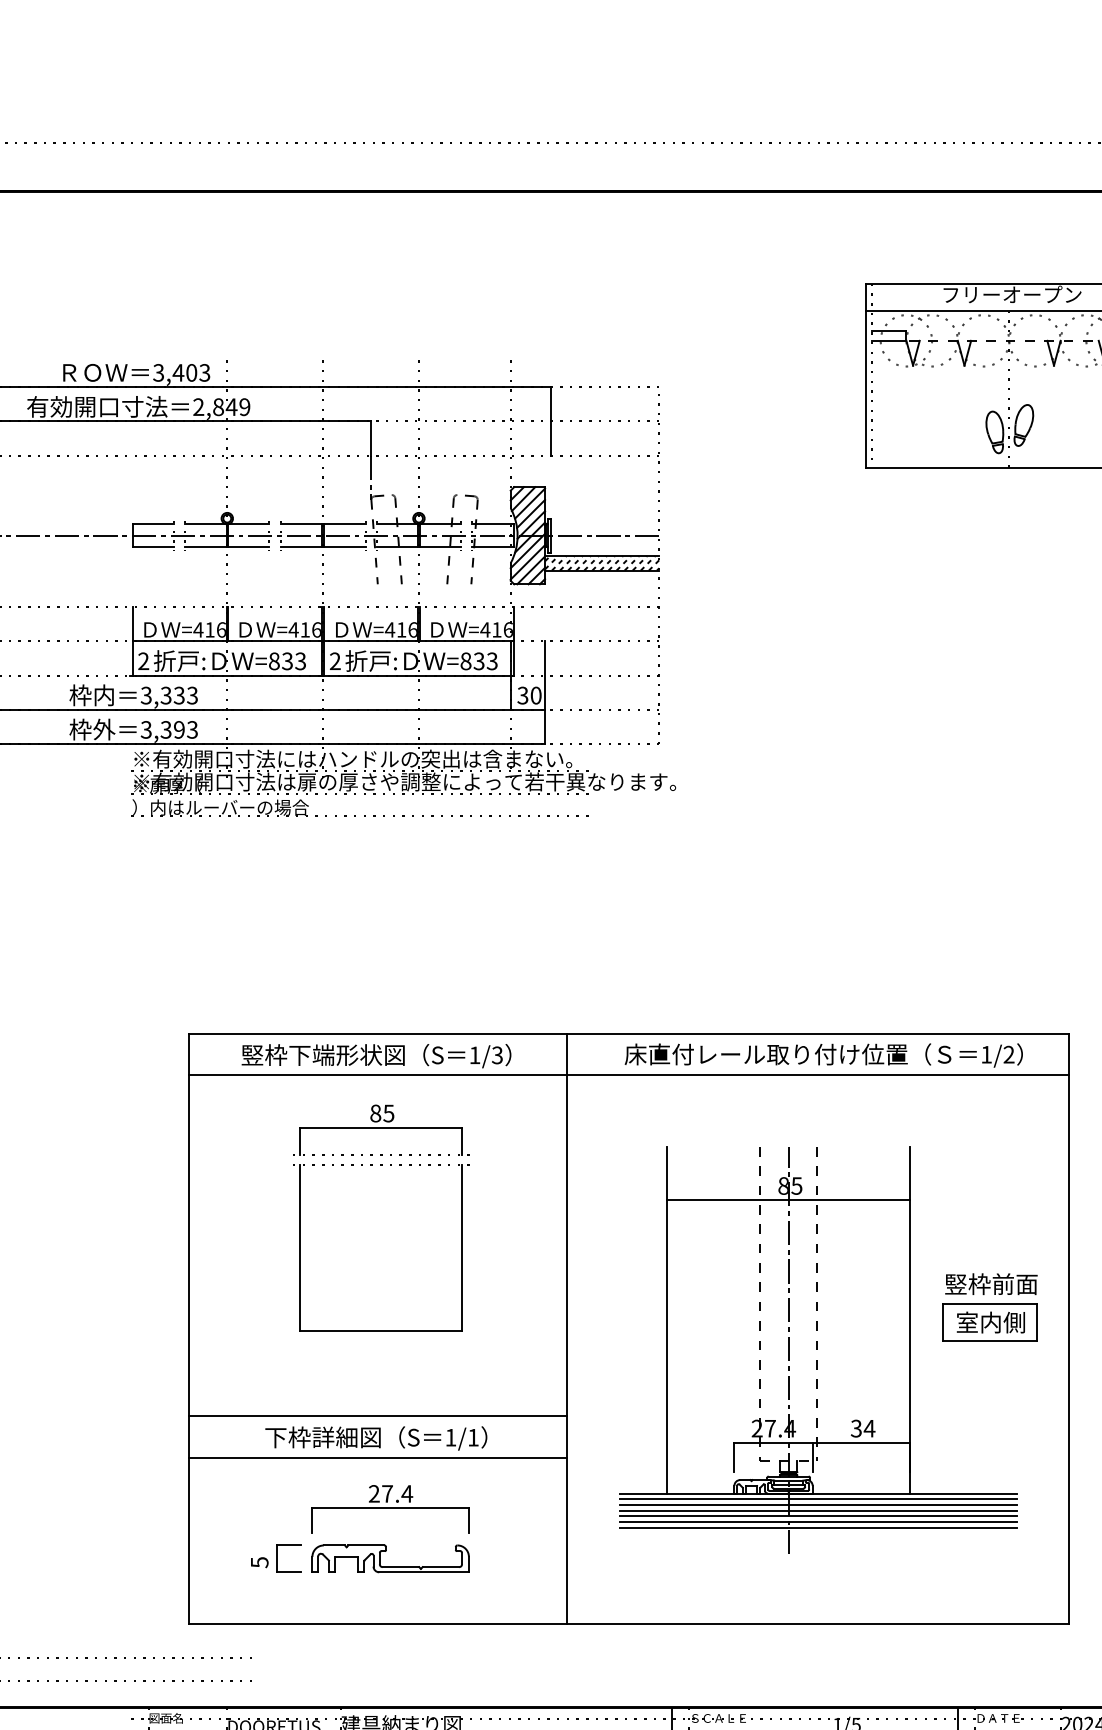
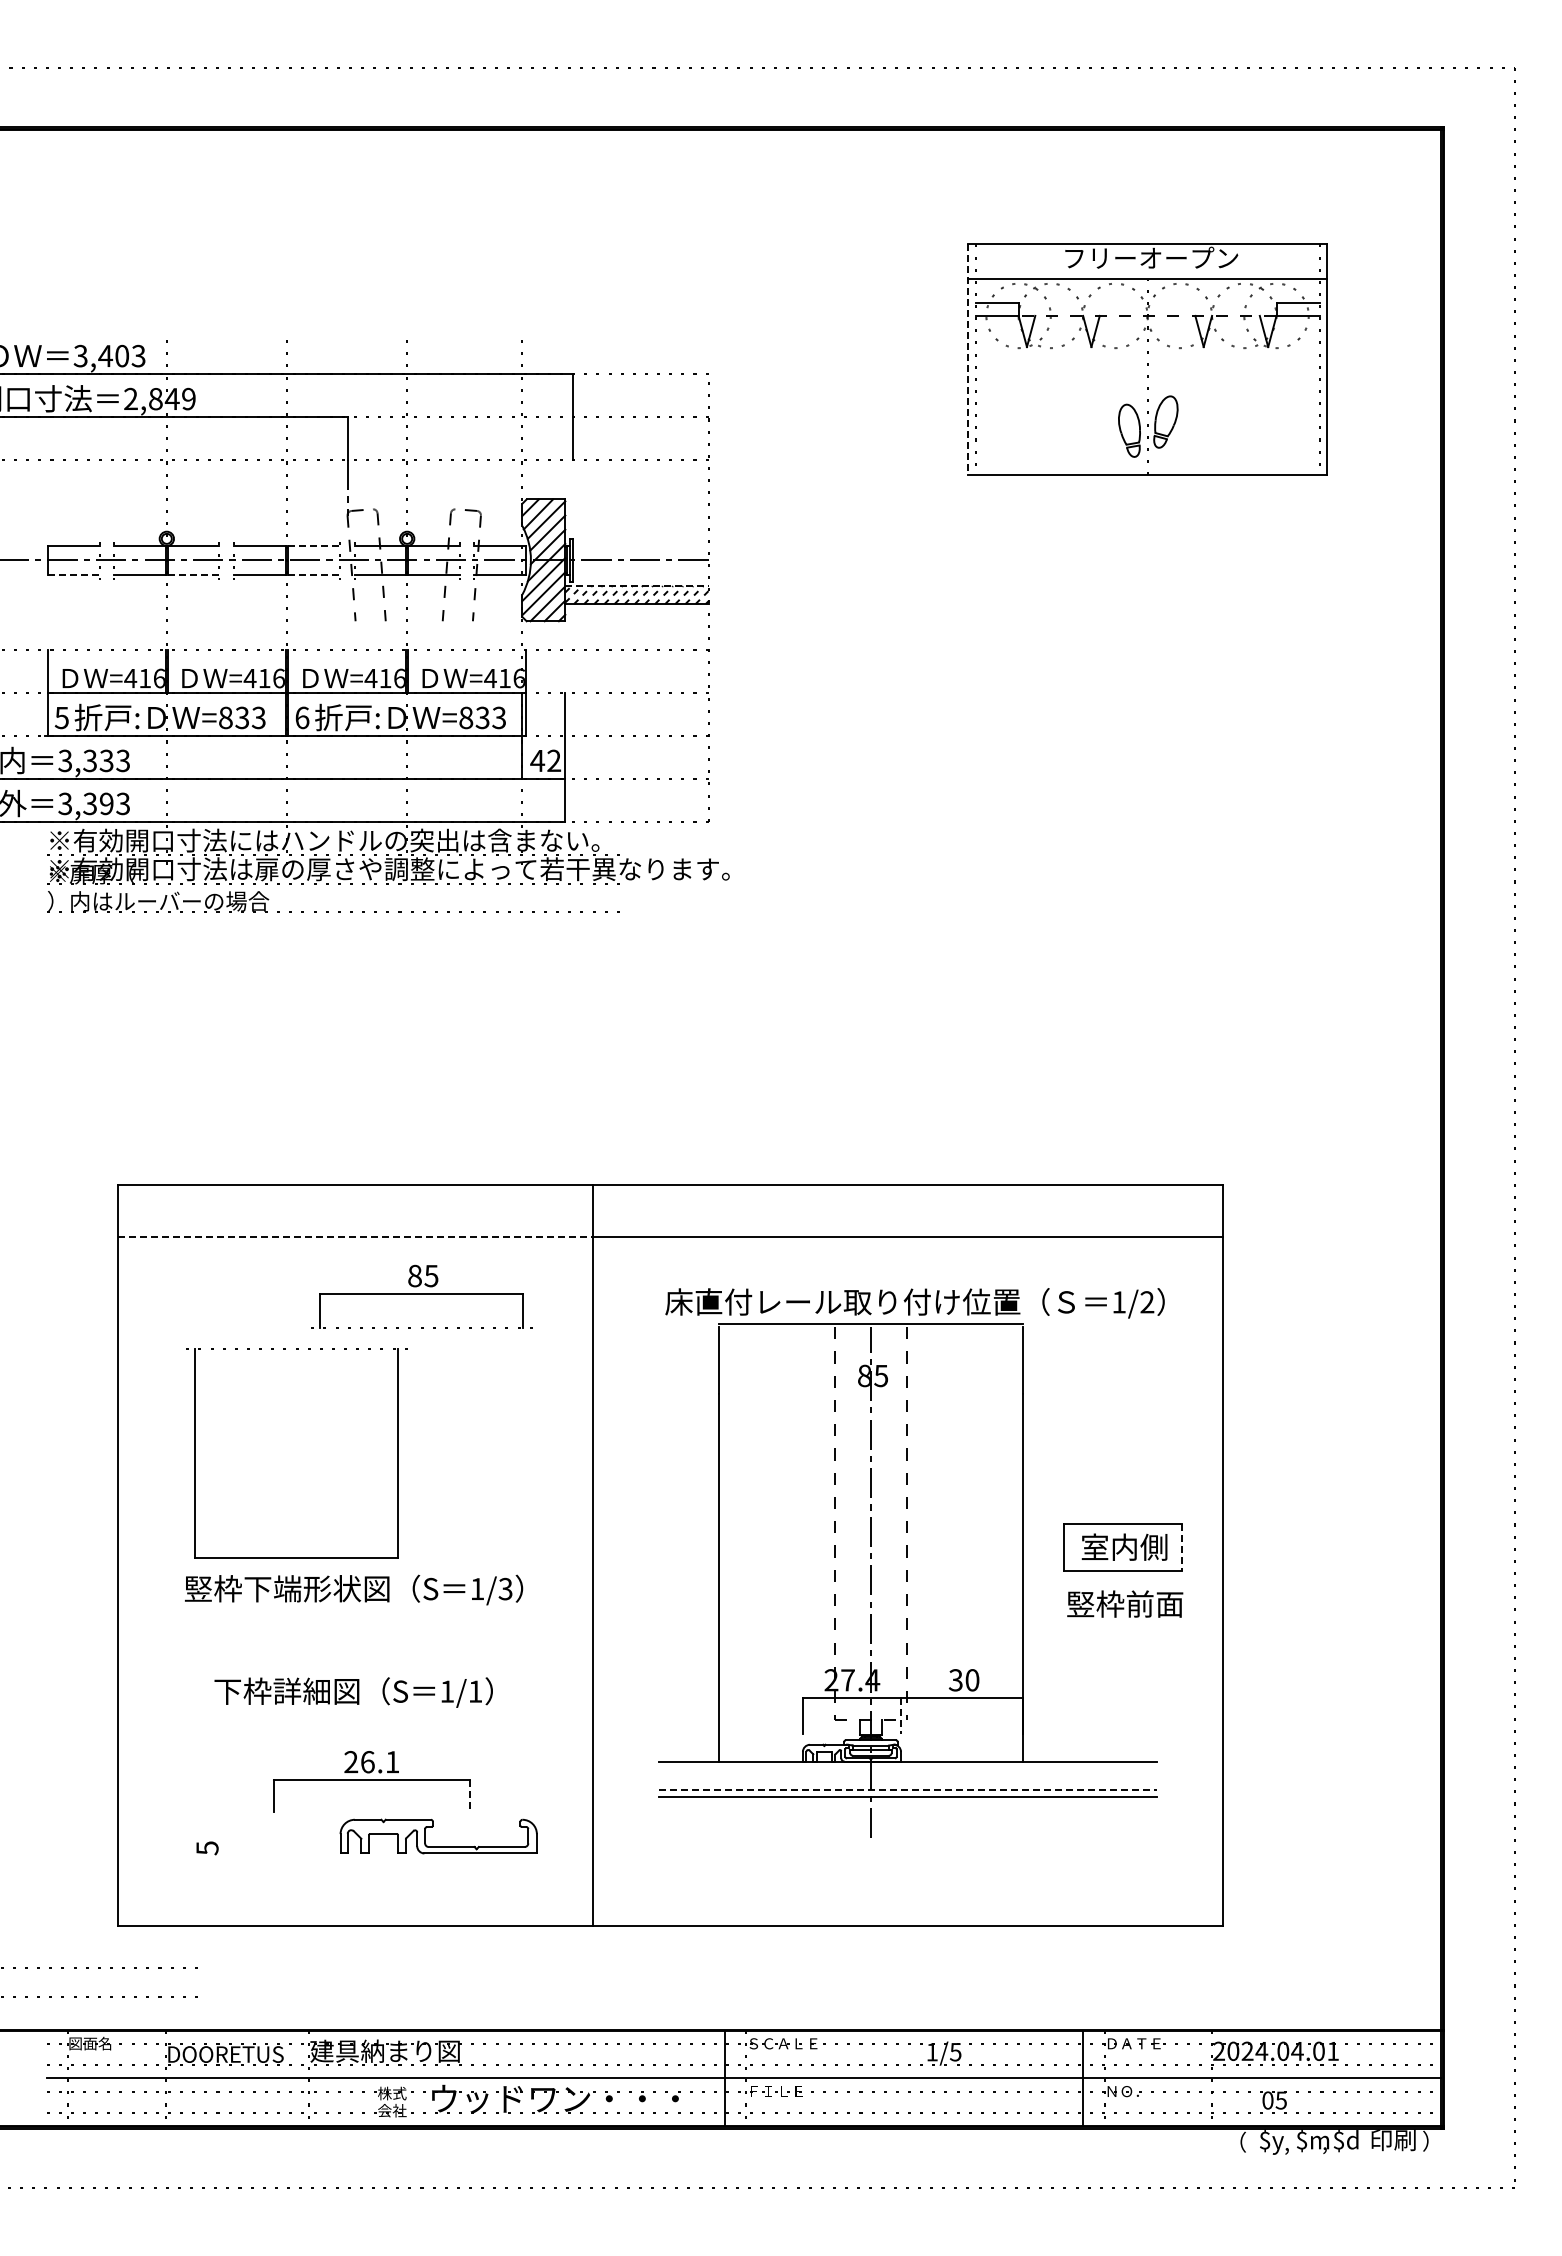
line: (866, 376) -> (968, 360), solid -> dashed
line: (345, 524) -> (314, 546), solid -> dashed
line: (153, 547) -> (74, 574), solid -> dashed
line: (248, 547) -> (193, 574), solid -> dashed
line: (345, 547) -> (314, 574), solid -> dashed
line: (601, 556) -> (636, 586), solid -> dashed
text: (143, 661) -> (61, 717), 2 -> 5
text: (335, 661) -> (302, 717), 2 -> 6
text: (529, 695) -> (545, 760), 30 -> 42
text: (376, 1055) -> (354, 1589), moved
text: (823, 1055) -> (914, 1303), moved
line: (377, 1075) -> (355, 1237), solid -> dashed
part: (380, 1129) -> (421, 1296), moved
line: (788, 1199) -> (870, 1323), moved
part: (300, 1247) -> (195, 1453), moved
text: (991, 1283) -> (1125, 1603), moved
line: (1037, 1323) -> (1182, 1548), solid -> dashed
line: (377, 1416) -> (355, 1665), removed
text: (869, 1428) -> (972, 1680), 34 -> 30
line: (377, 1457) -> (355, 1716), removed
line: (813, 1457) -> (901, 1716), solid -> dashed
text: (397, 1493) -> (380, 1761), 27.4 -> 26.1
line: (817, 1498) -> (907, 1768), removed
line: (817, 1504) -> (907, 1775), removed
line: (817, 1510) -> (907, 1783), removed
line: (817, 1516) -> (907, 1790), solid -> dashed
line: (468, 1520) -> (469, 1795), solid -> dashed
line: (817, 1527) -> (907, 1804), removed
part: (277, 1558) -> (229, 1843), removed
part: (390, 1566) -> (438, 1846), moved

